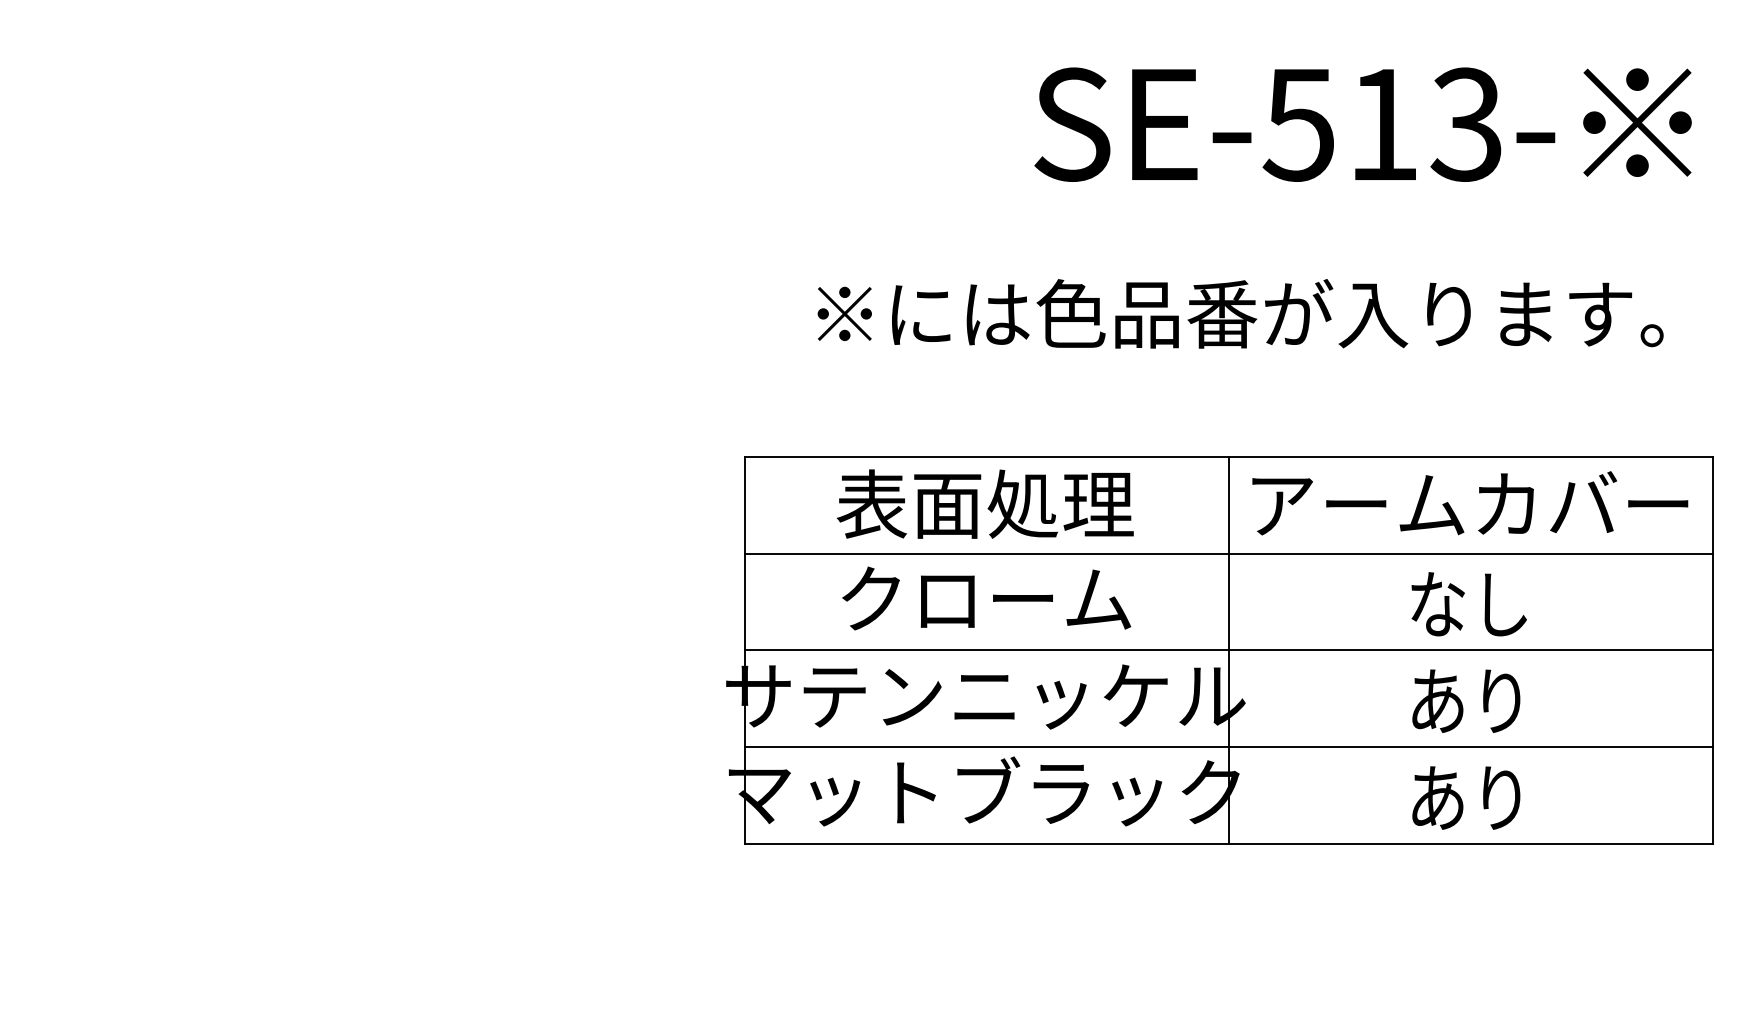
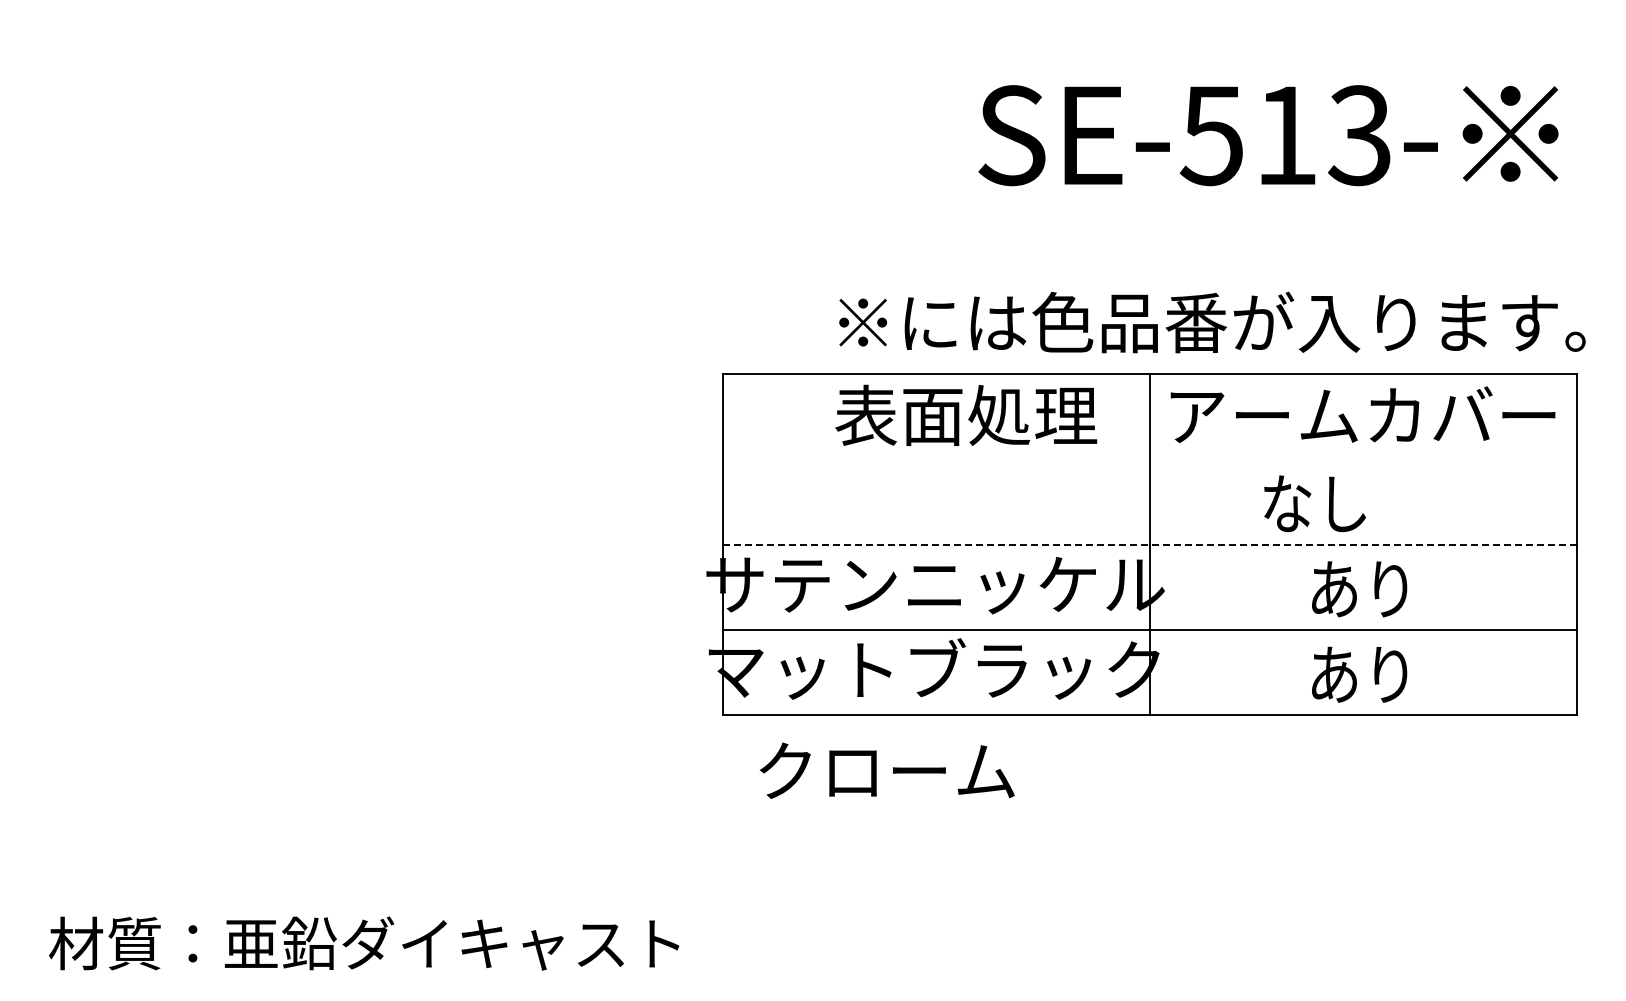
text: (1363, 124) -> (1268, 135), moved
text: (1240, 313) -> (1212, 322), moved
text: (985, 503) -> (966, 414), moved
line: (1228, 554) -> (1149, 459), removed
text: (985, 598) -> (886, 770), moved
text: (1468, 603) -> (1314, 503), moved
line: (1229, 650) -> (1150, 544), solid -> dashed

